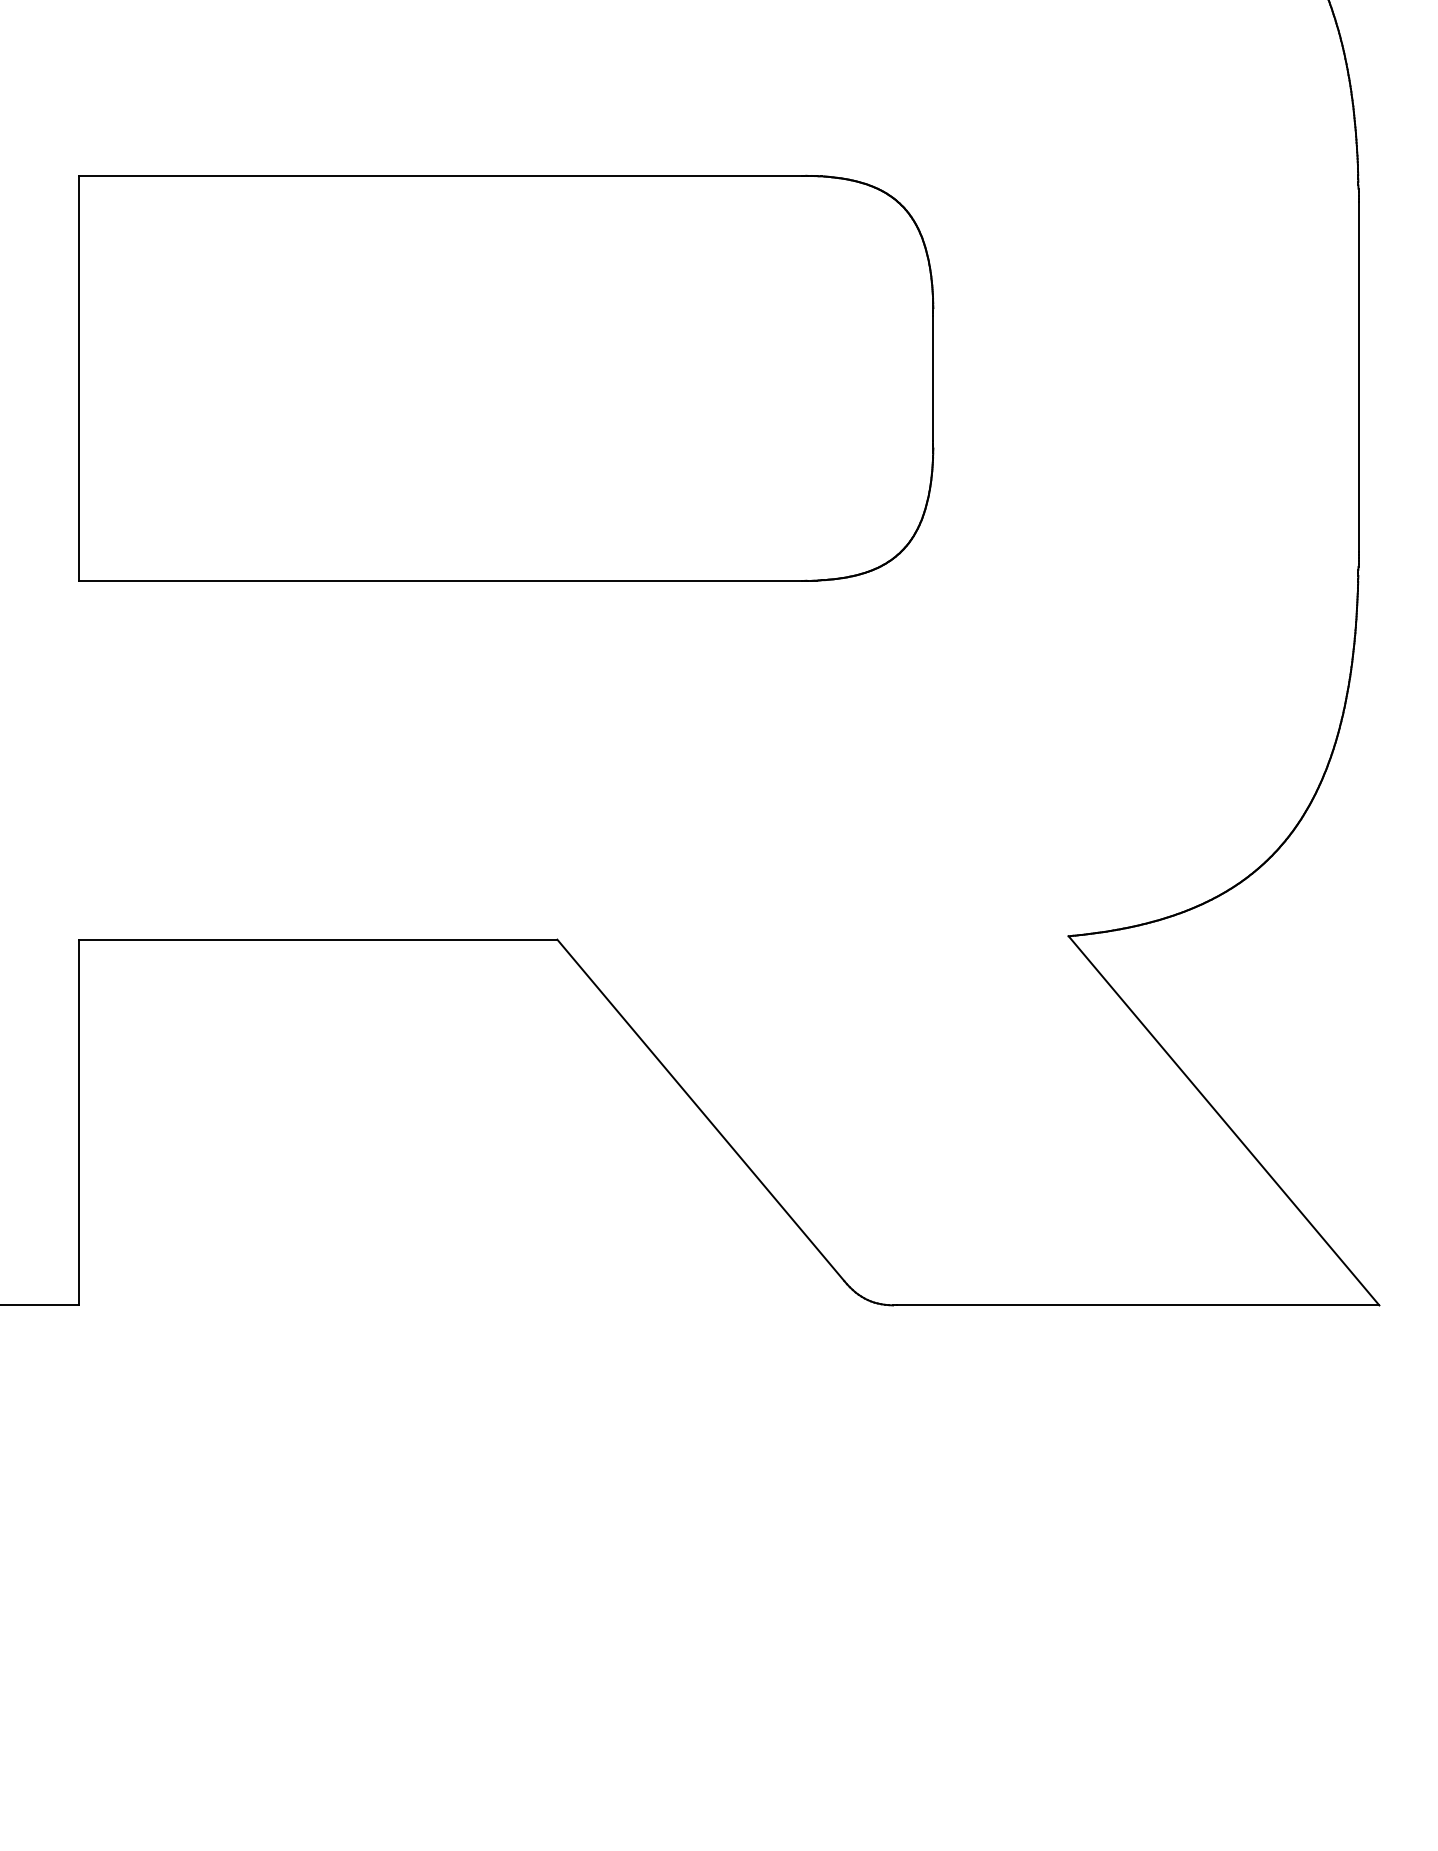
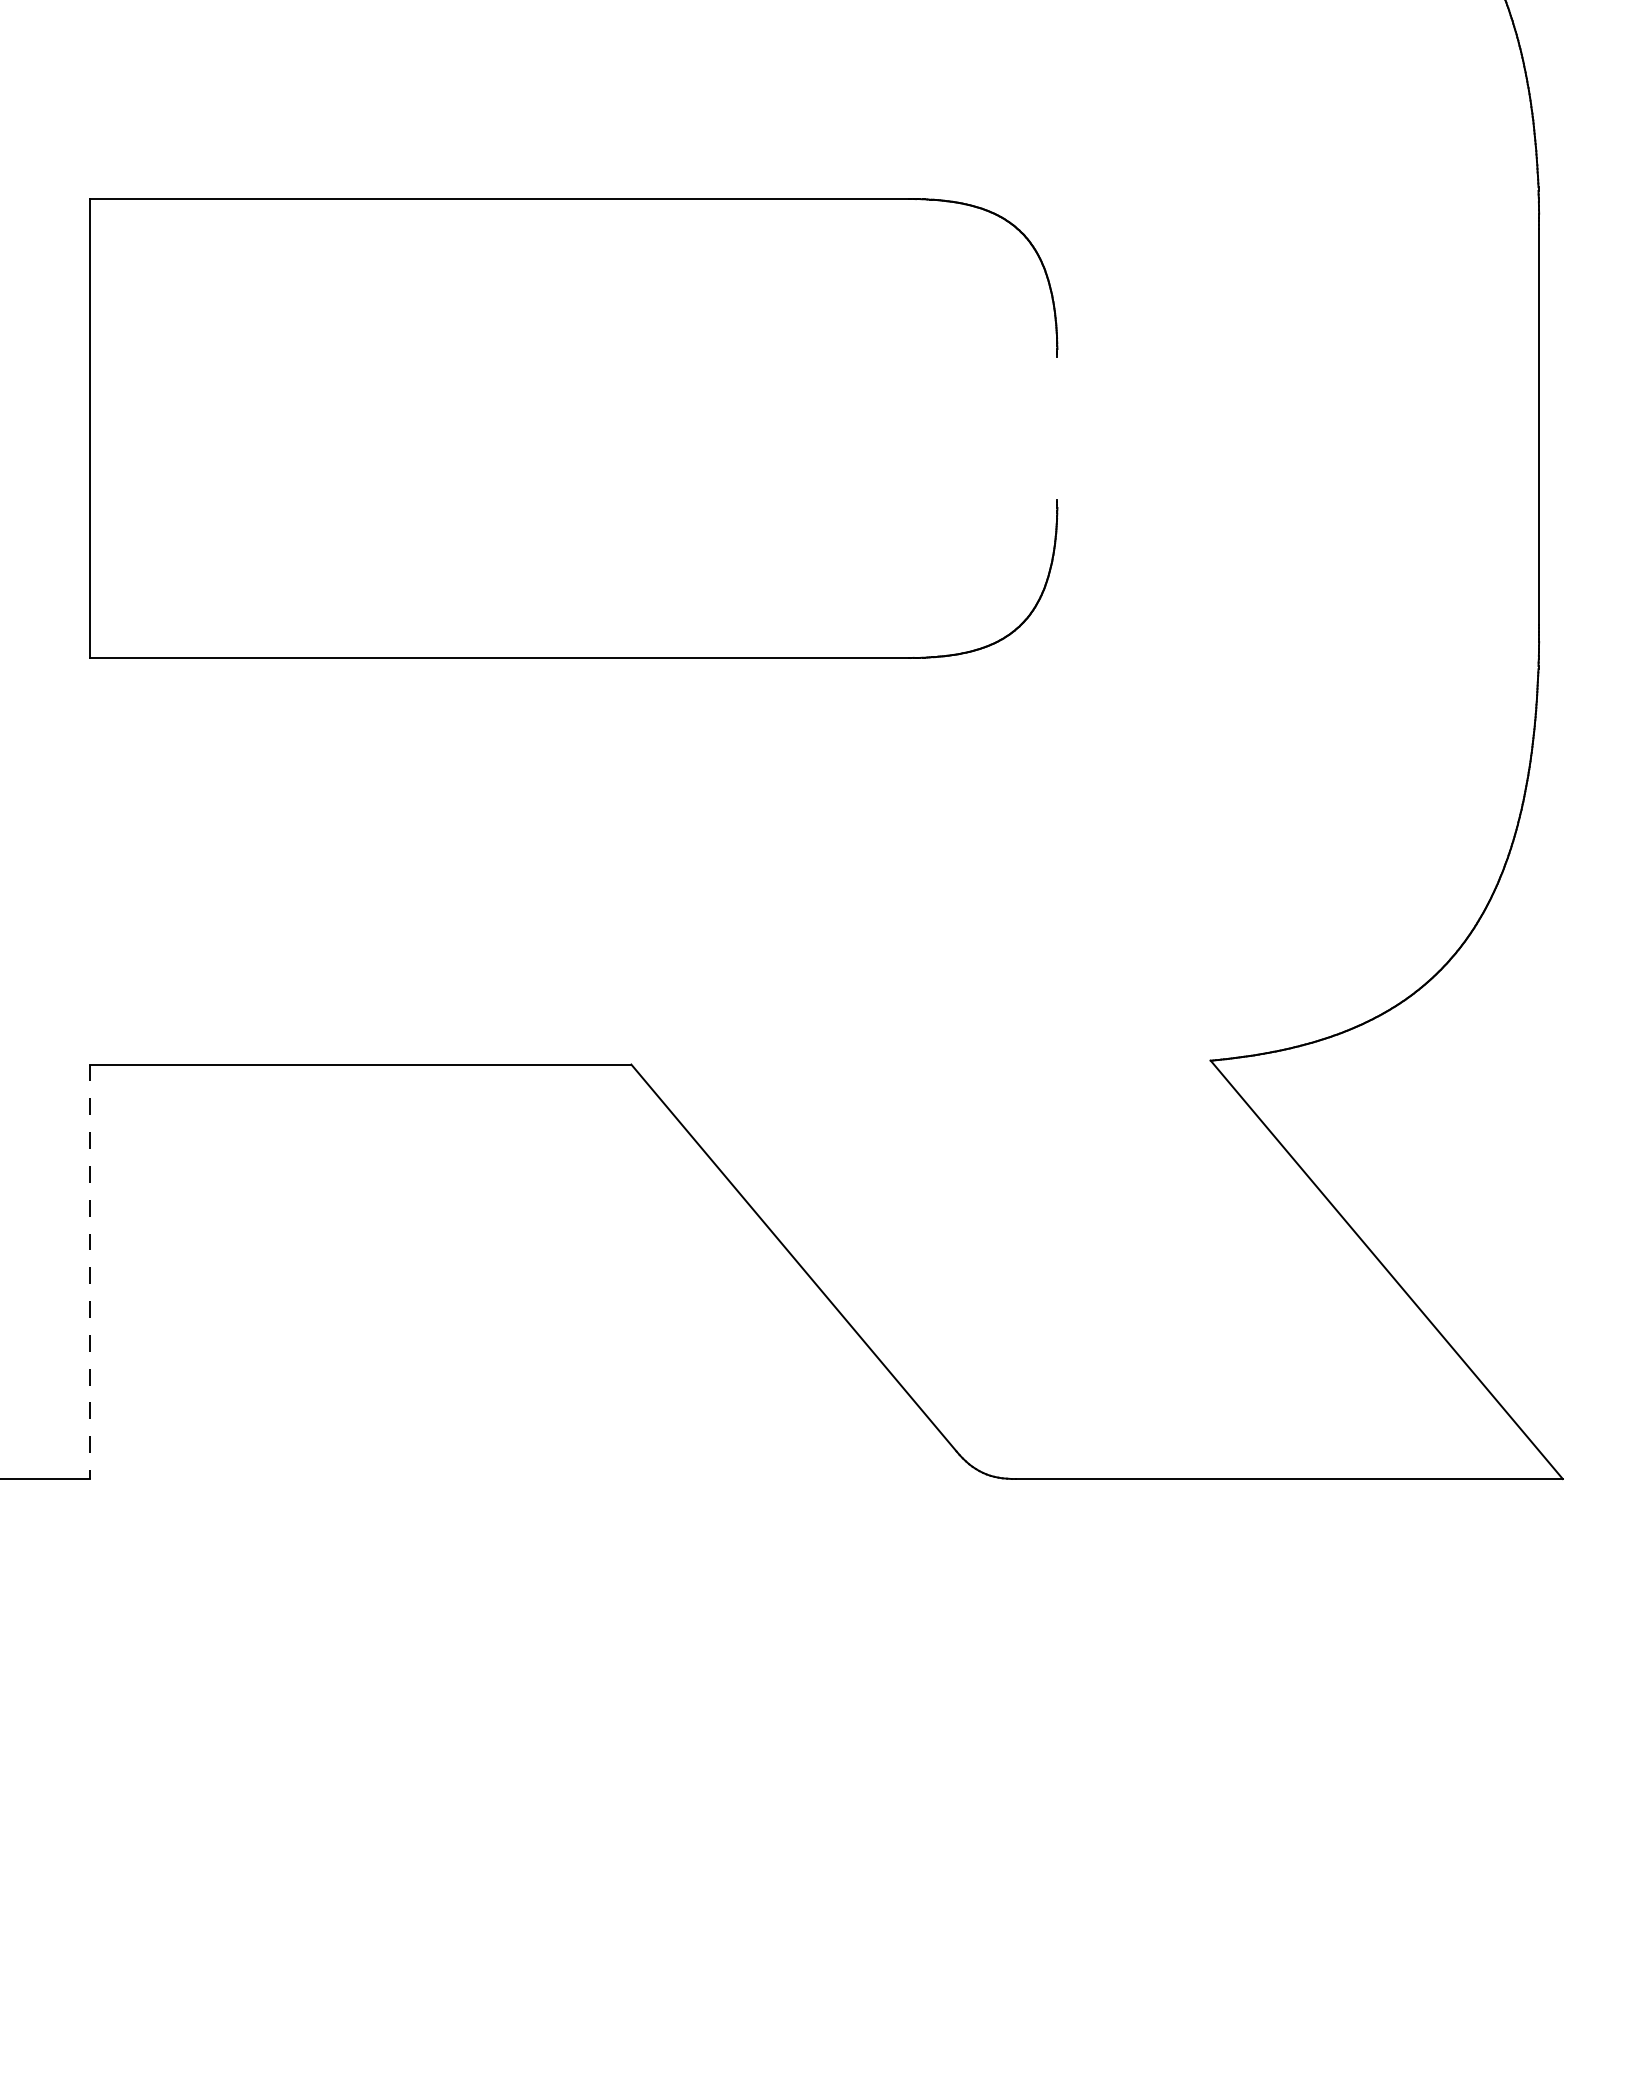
line: (933, 378) -> (1057, 428), removed
line: (79, 1123) -> (89, 1272), solid -> dashed

